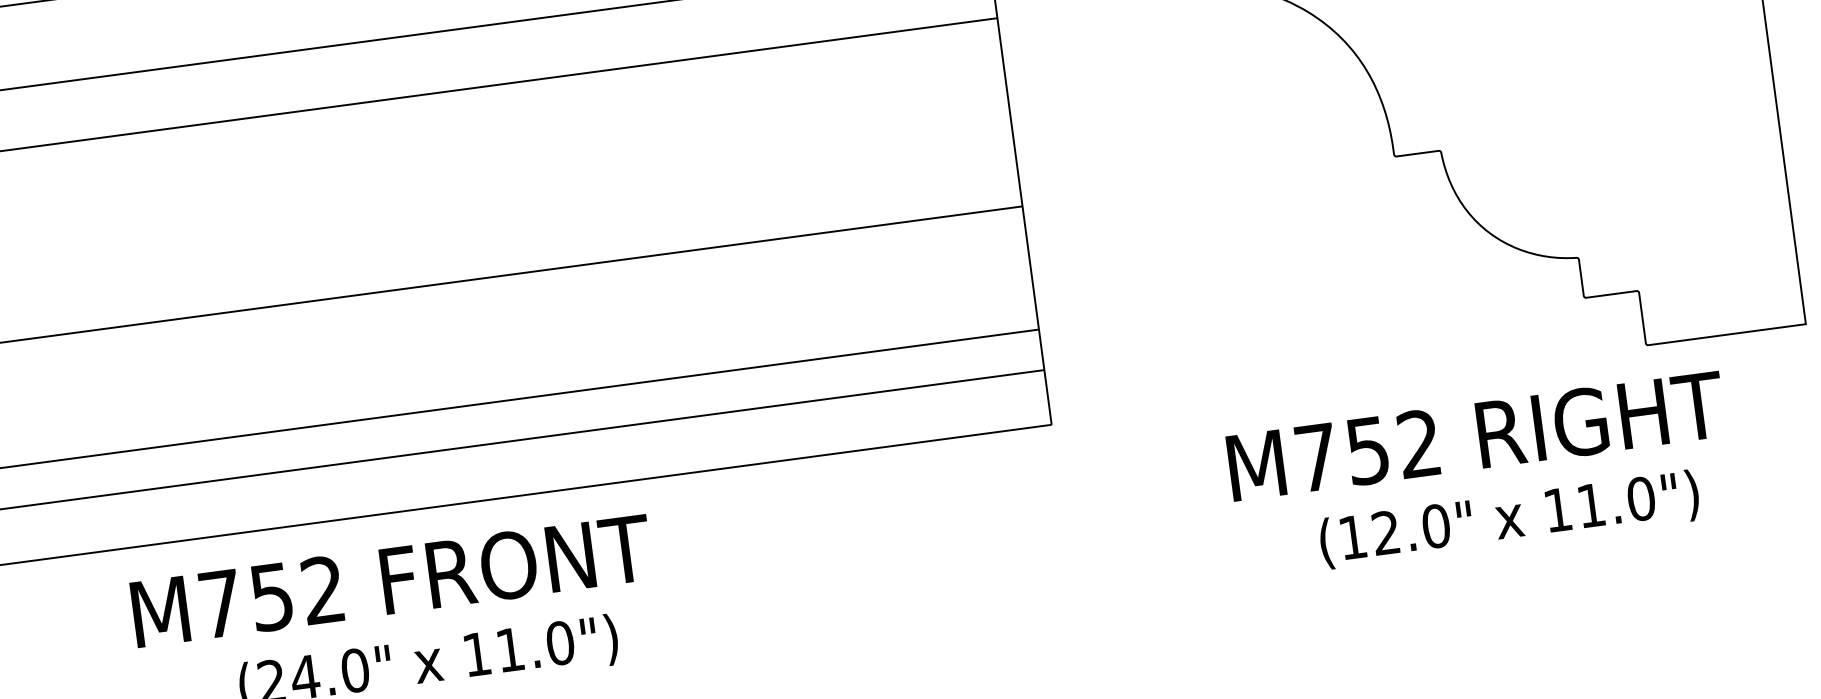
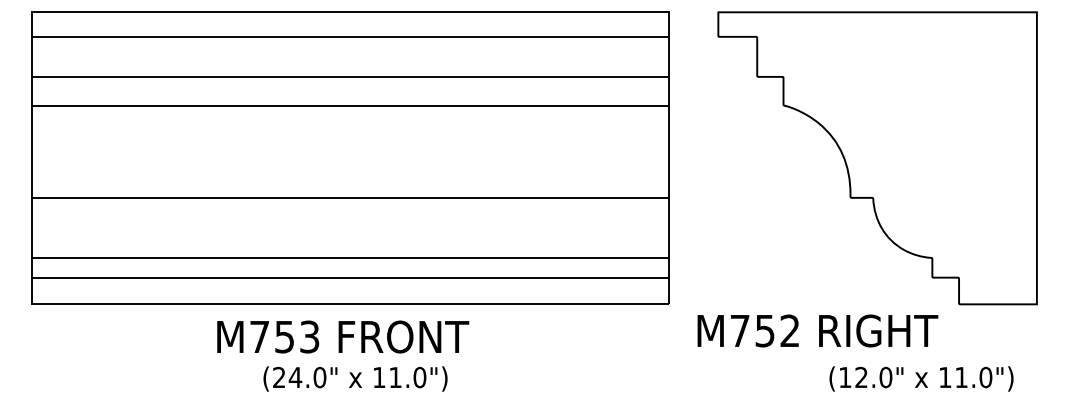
text: (1475, 435) -> (817, 330), moved
text: (1509, 518) -> (921, 378), moved
text: (322, 589) -> (309, 336), M752 -> M753

